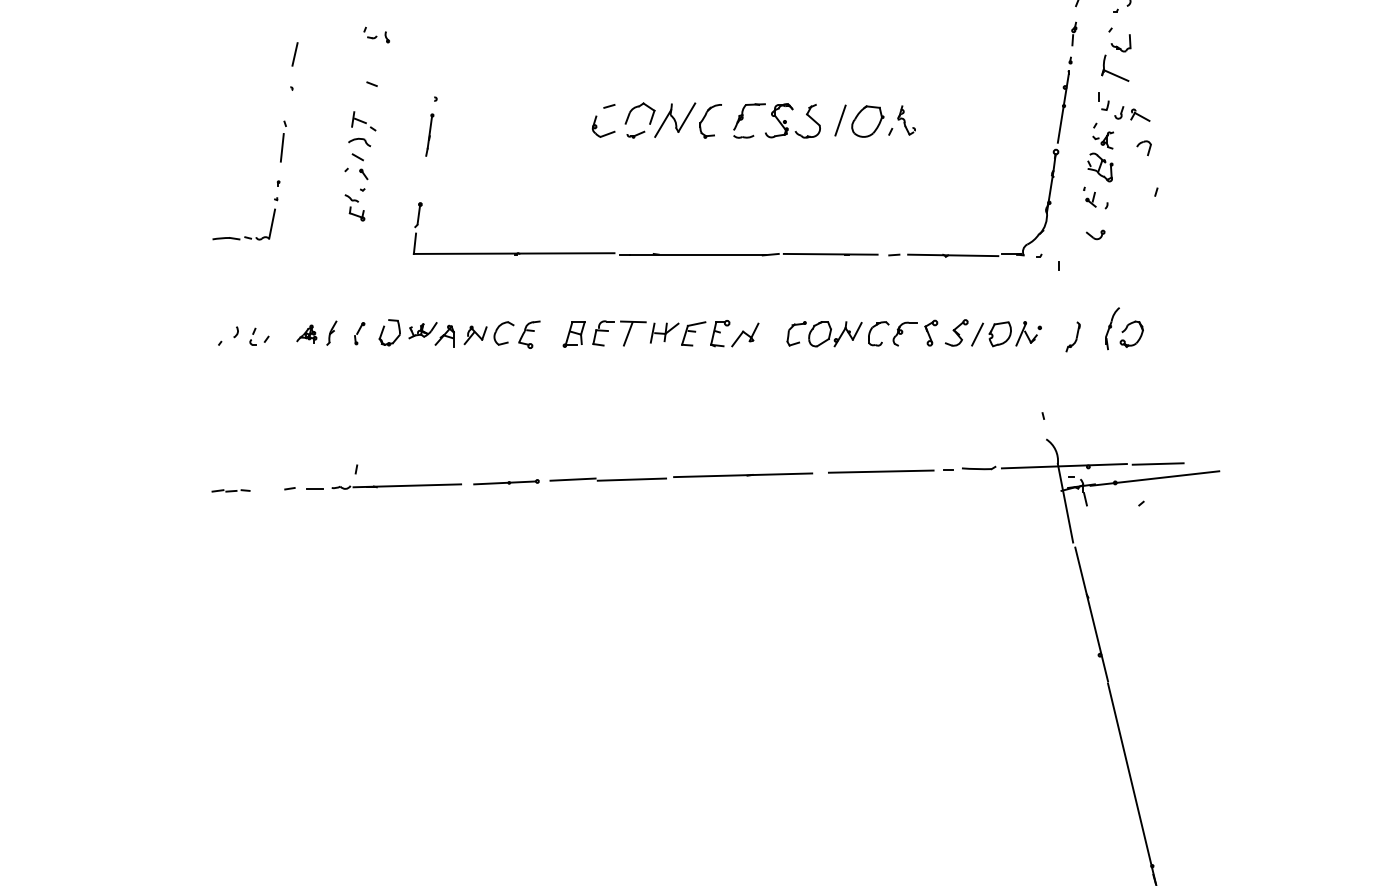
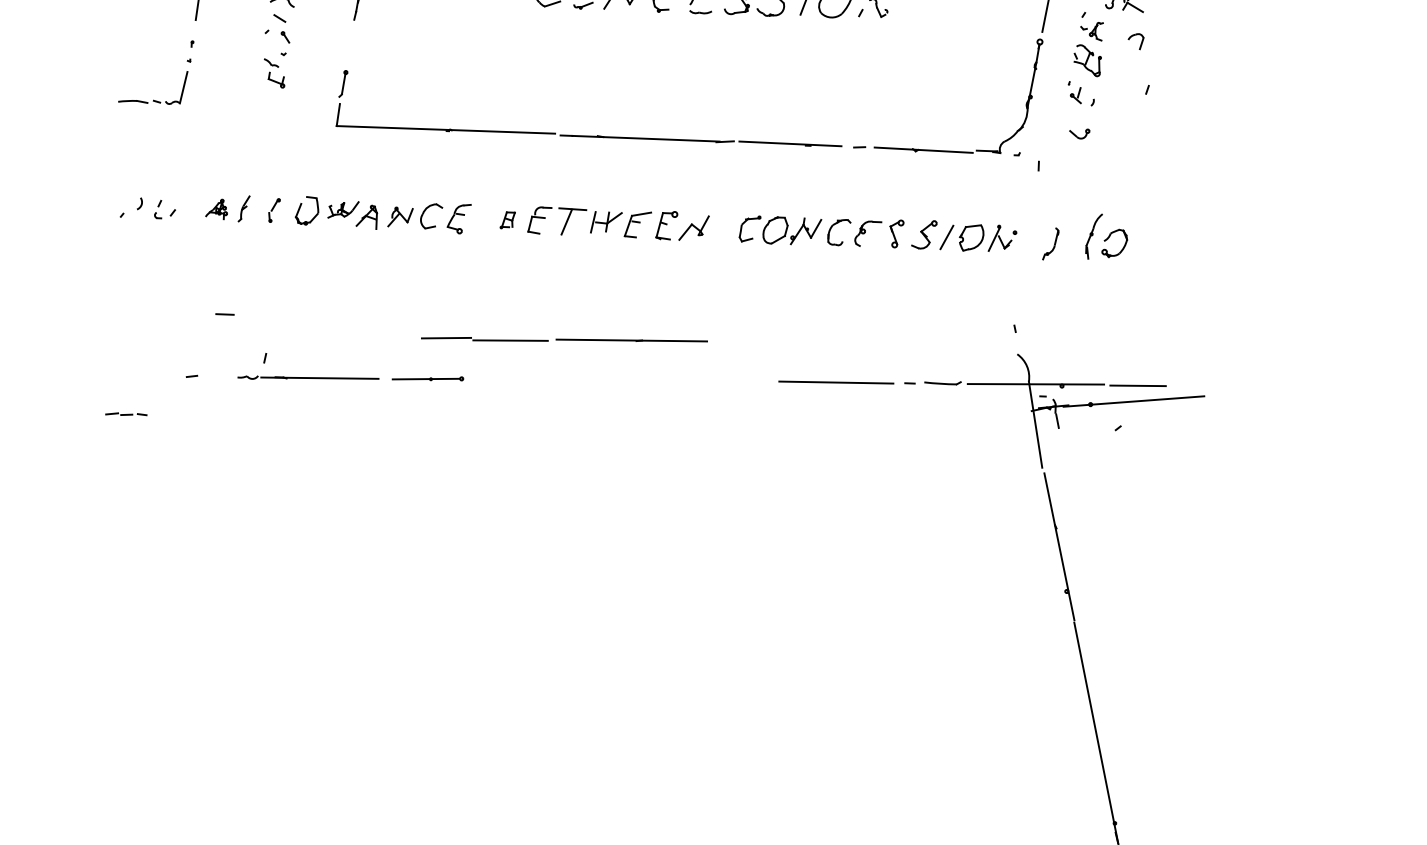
part: (573, 334) -> (507, 220), size x0.6
part: (681, 476) -> (564, 339), moved
line: (314, 488) -> (224, 314), moved
part: (230, 490) -> (125, 413), moved

